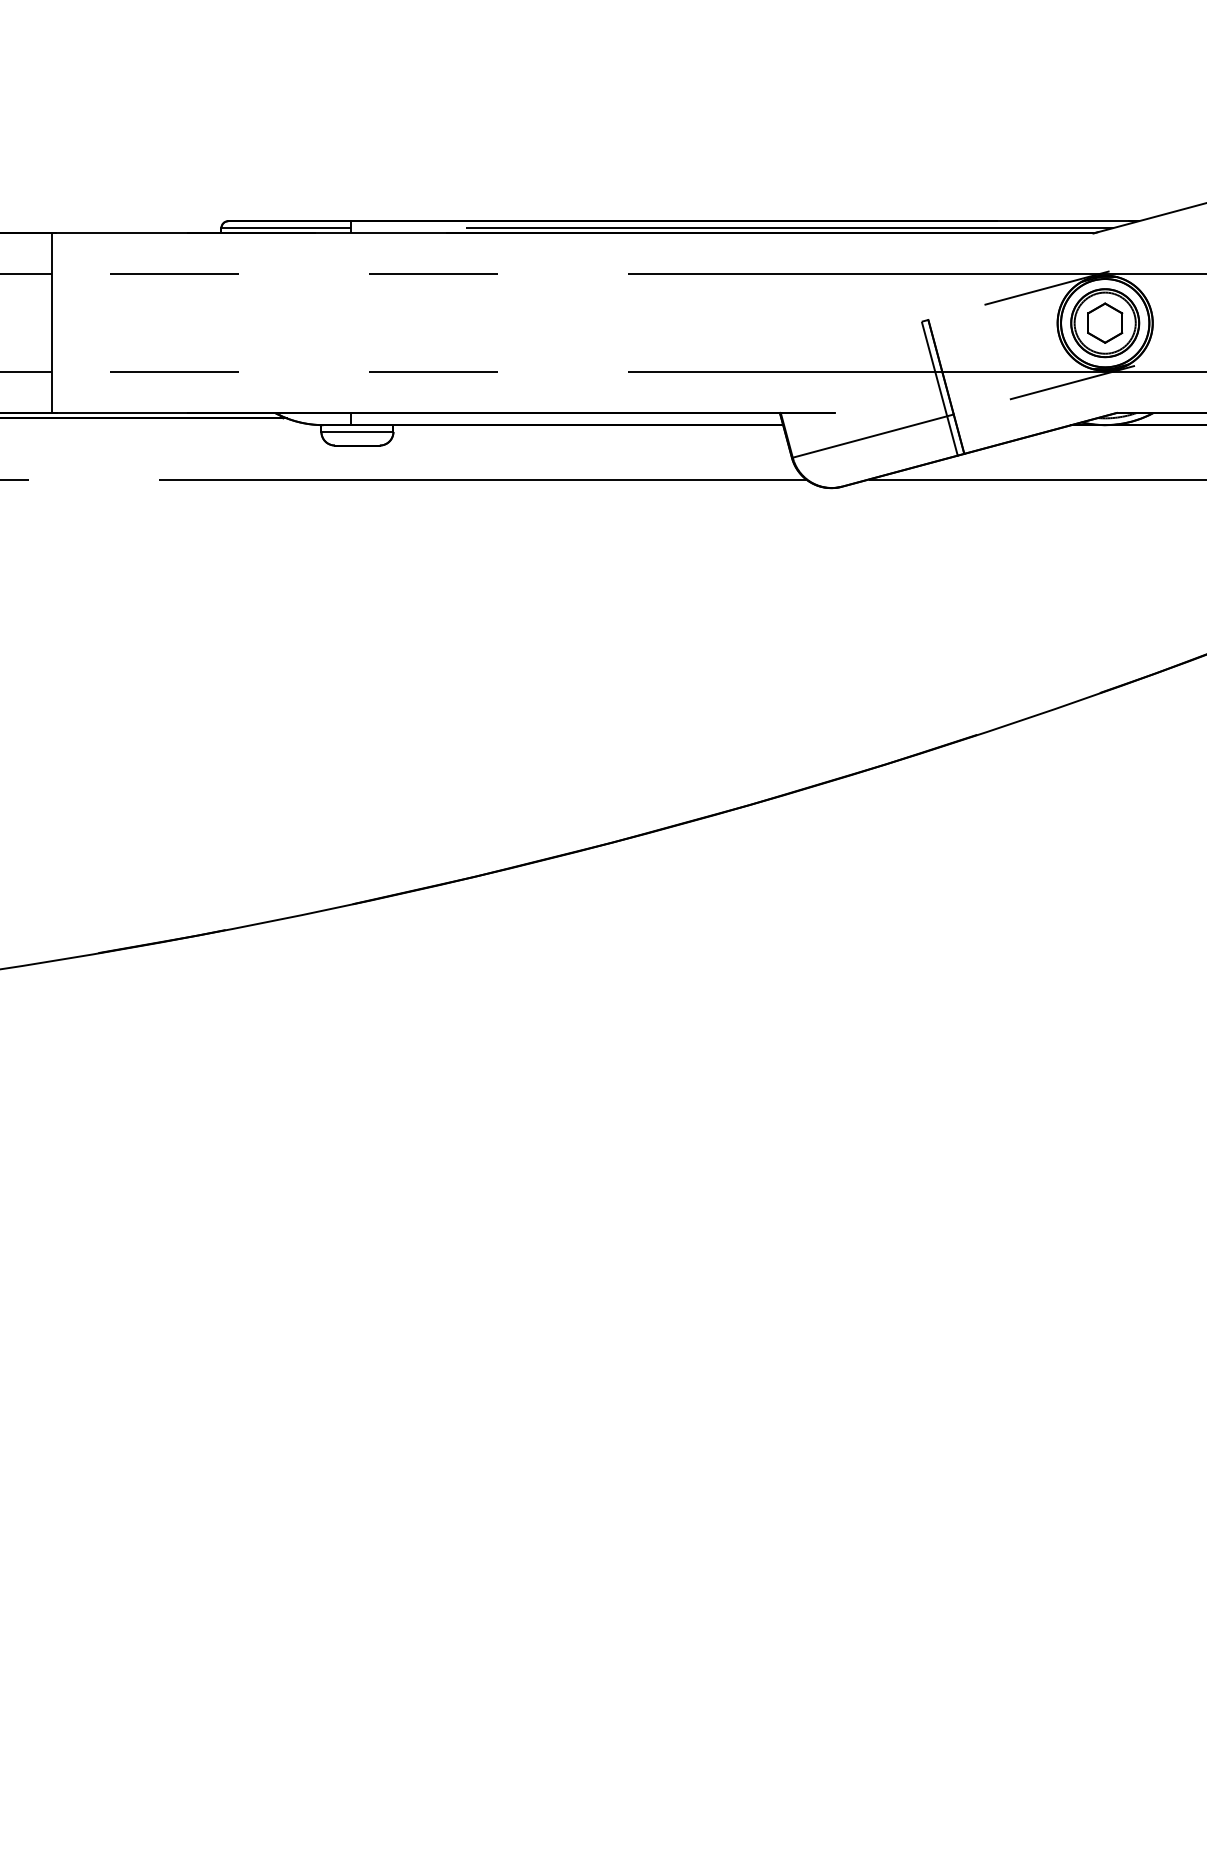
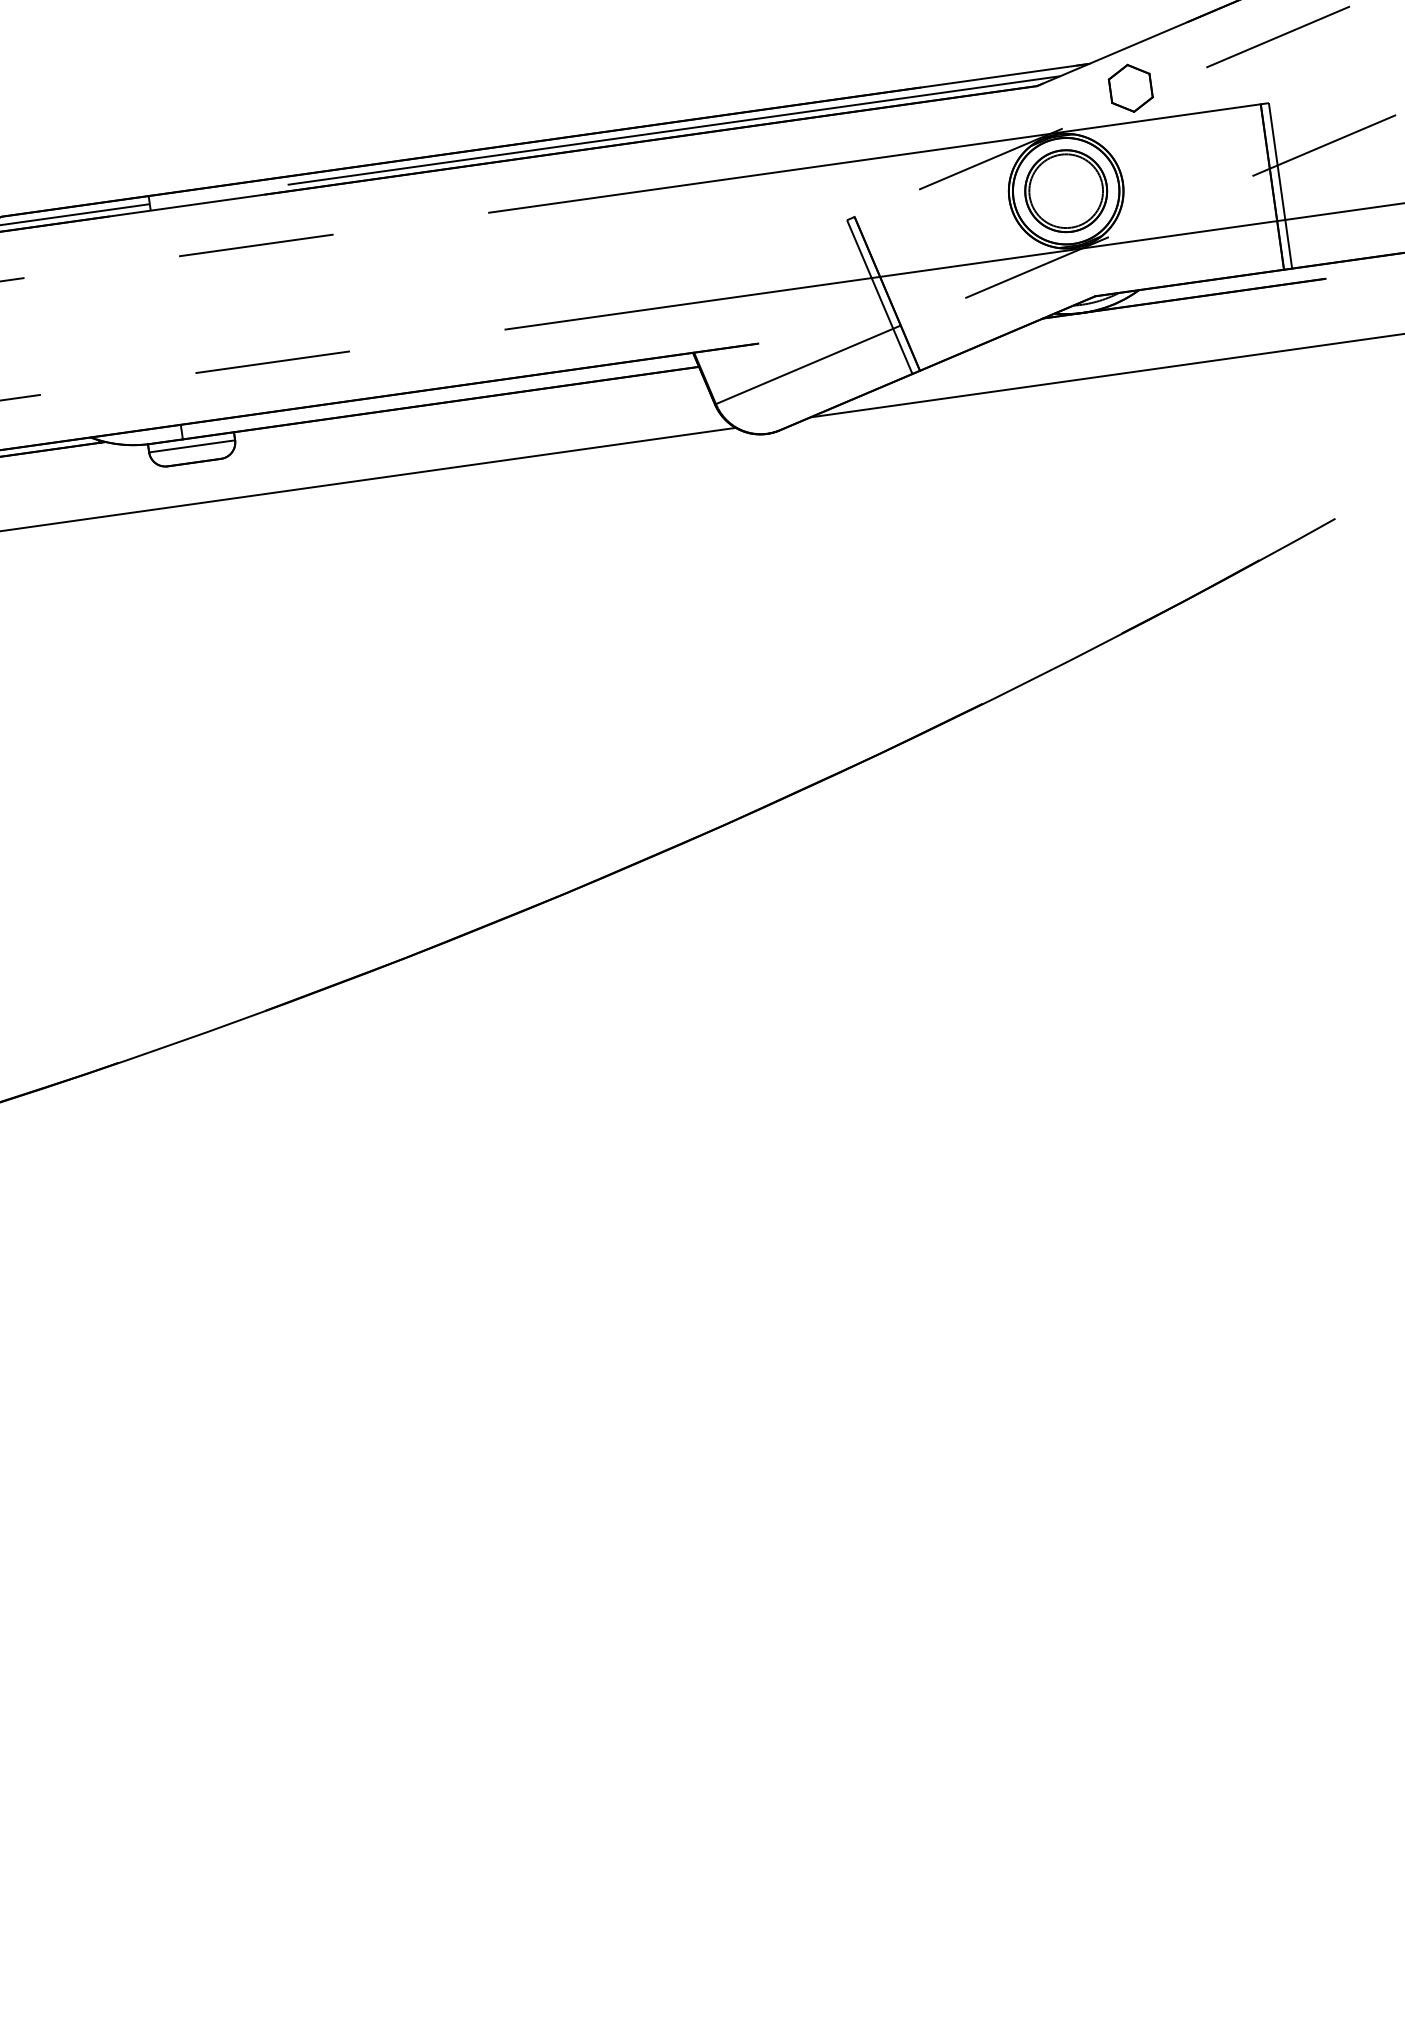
part: (1105, 322) -> (1131, 87), moved

